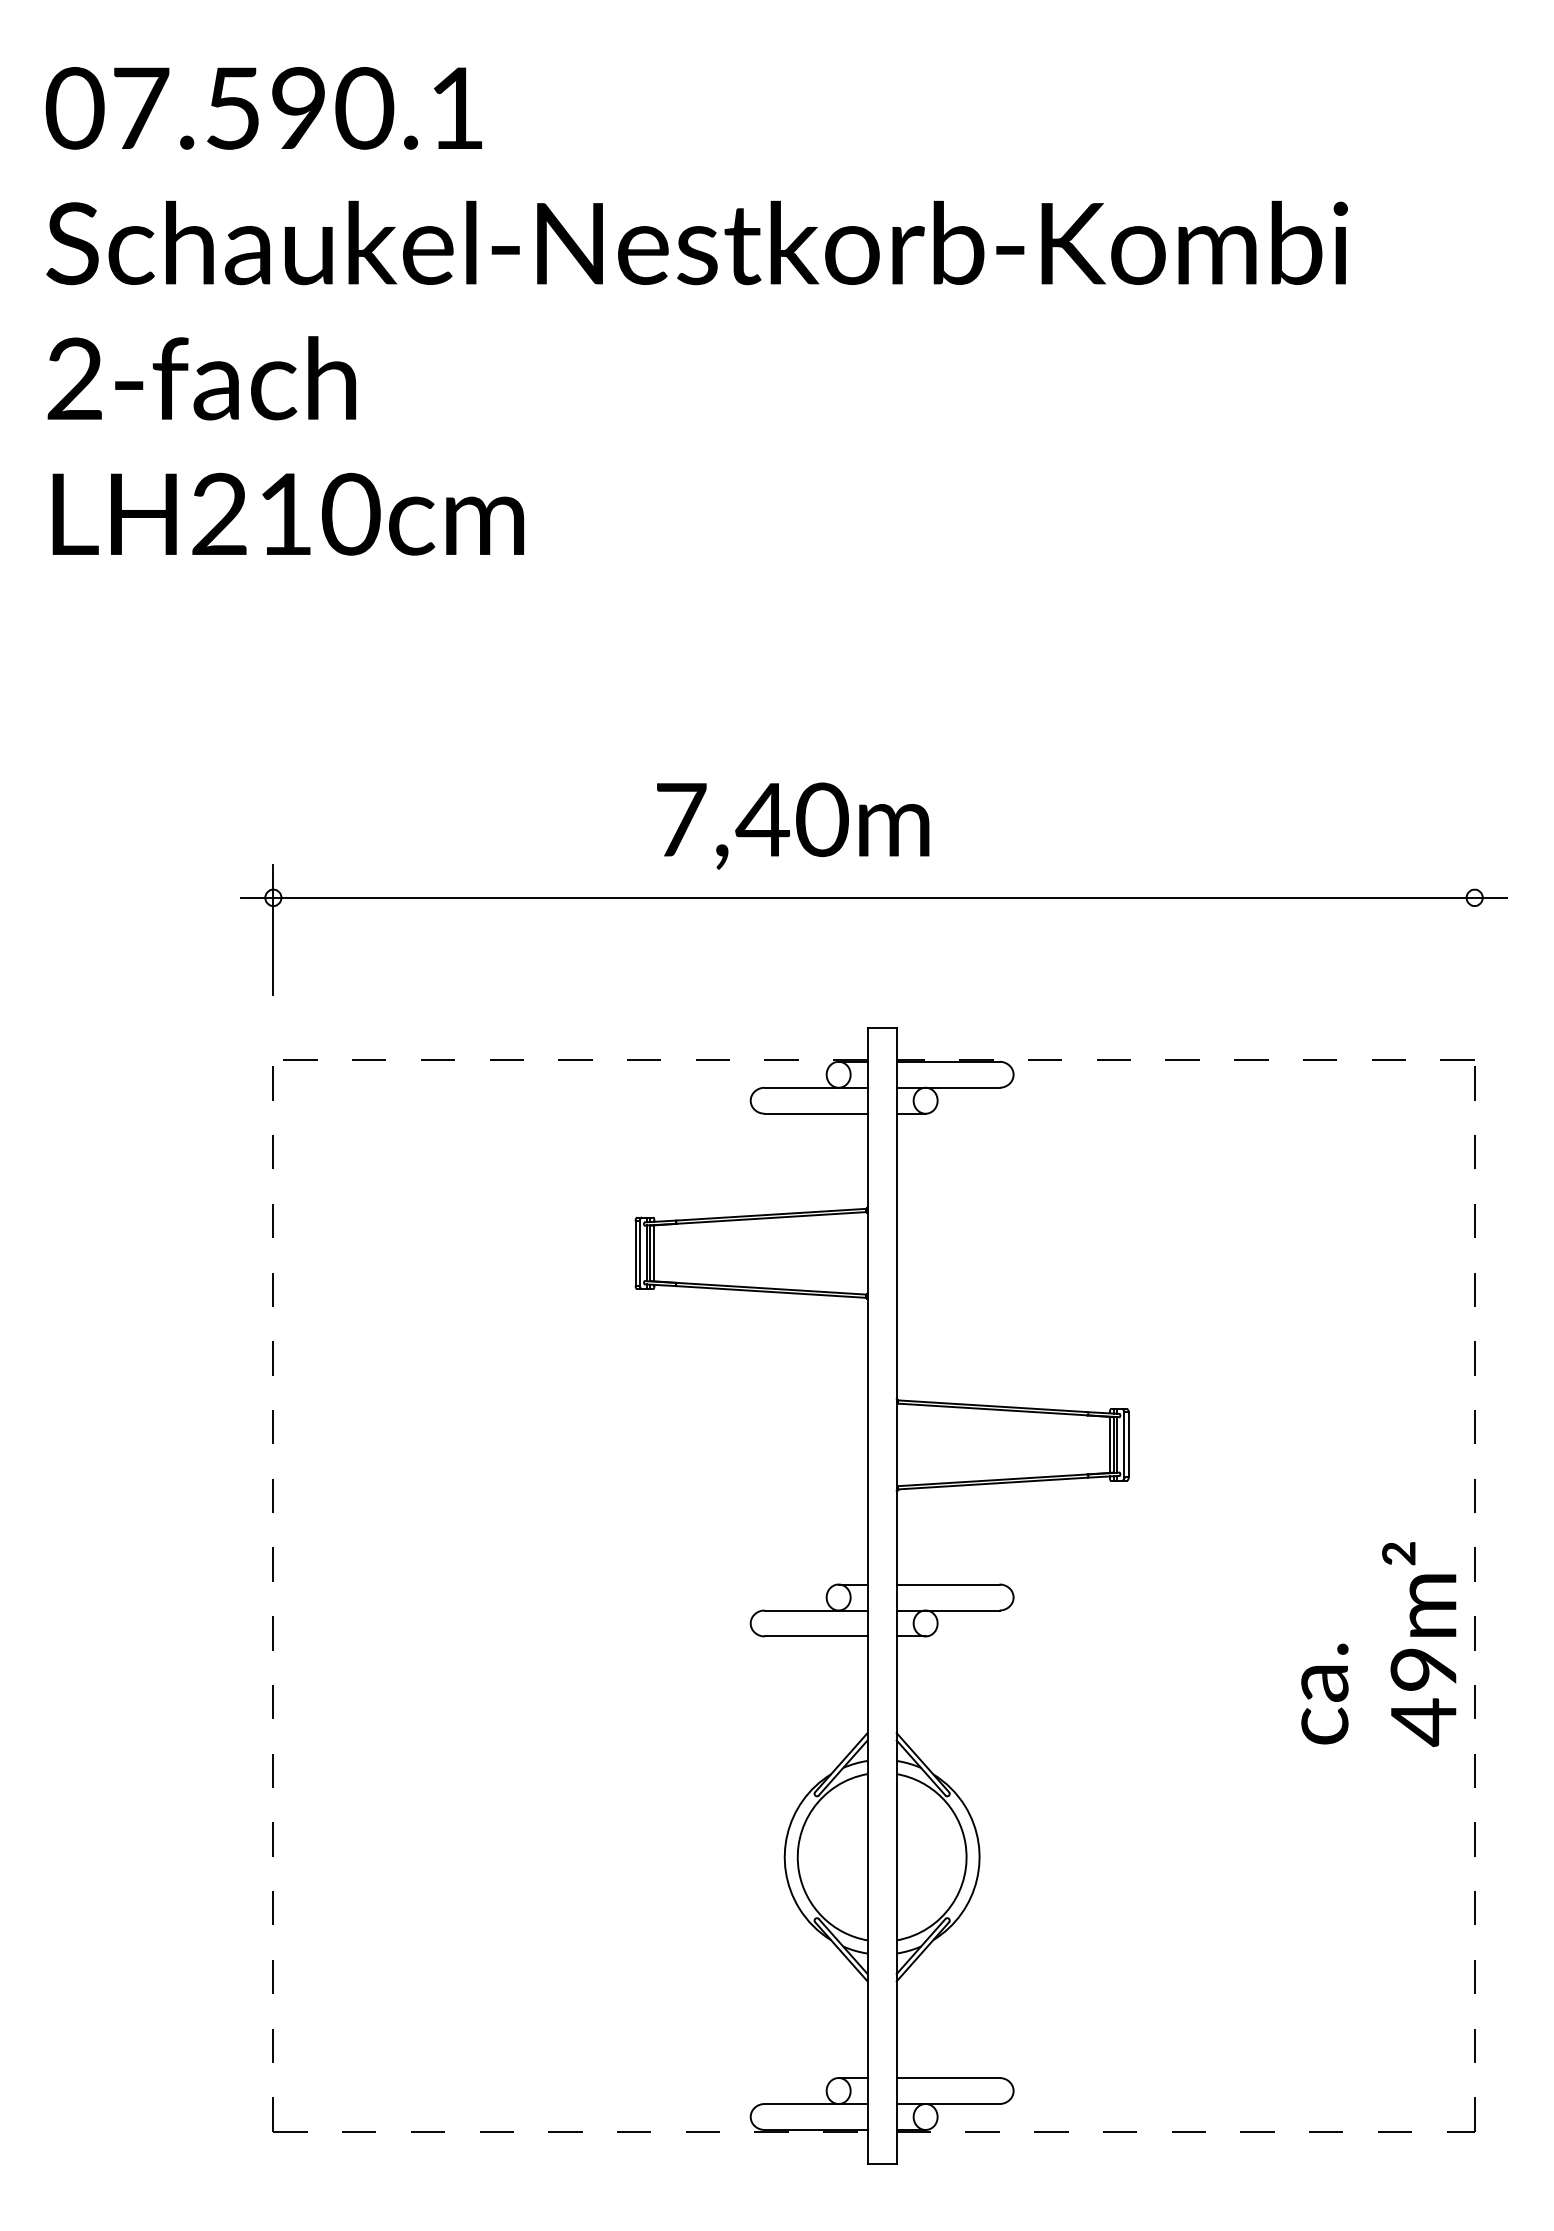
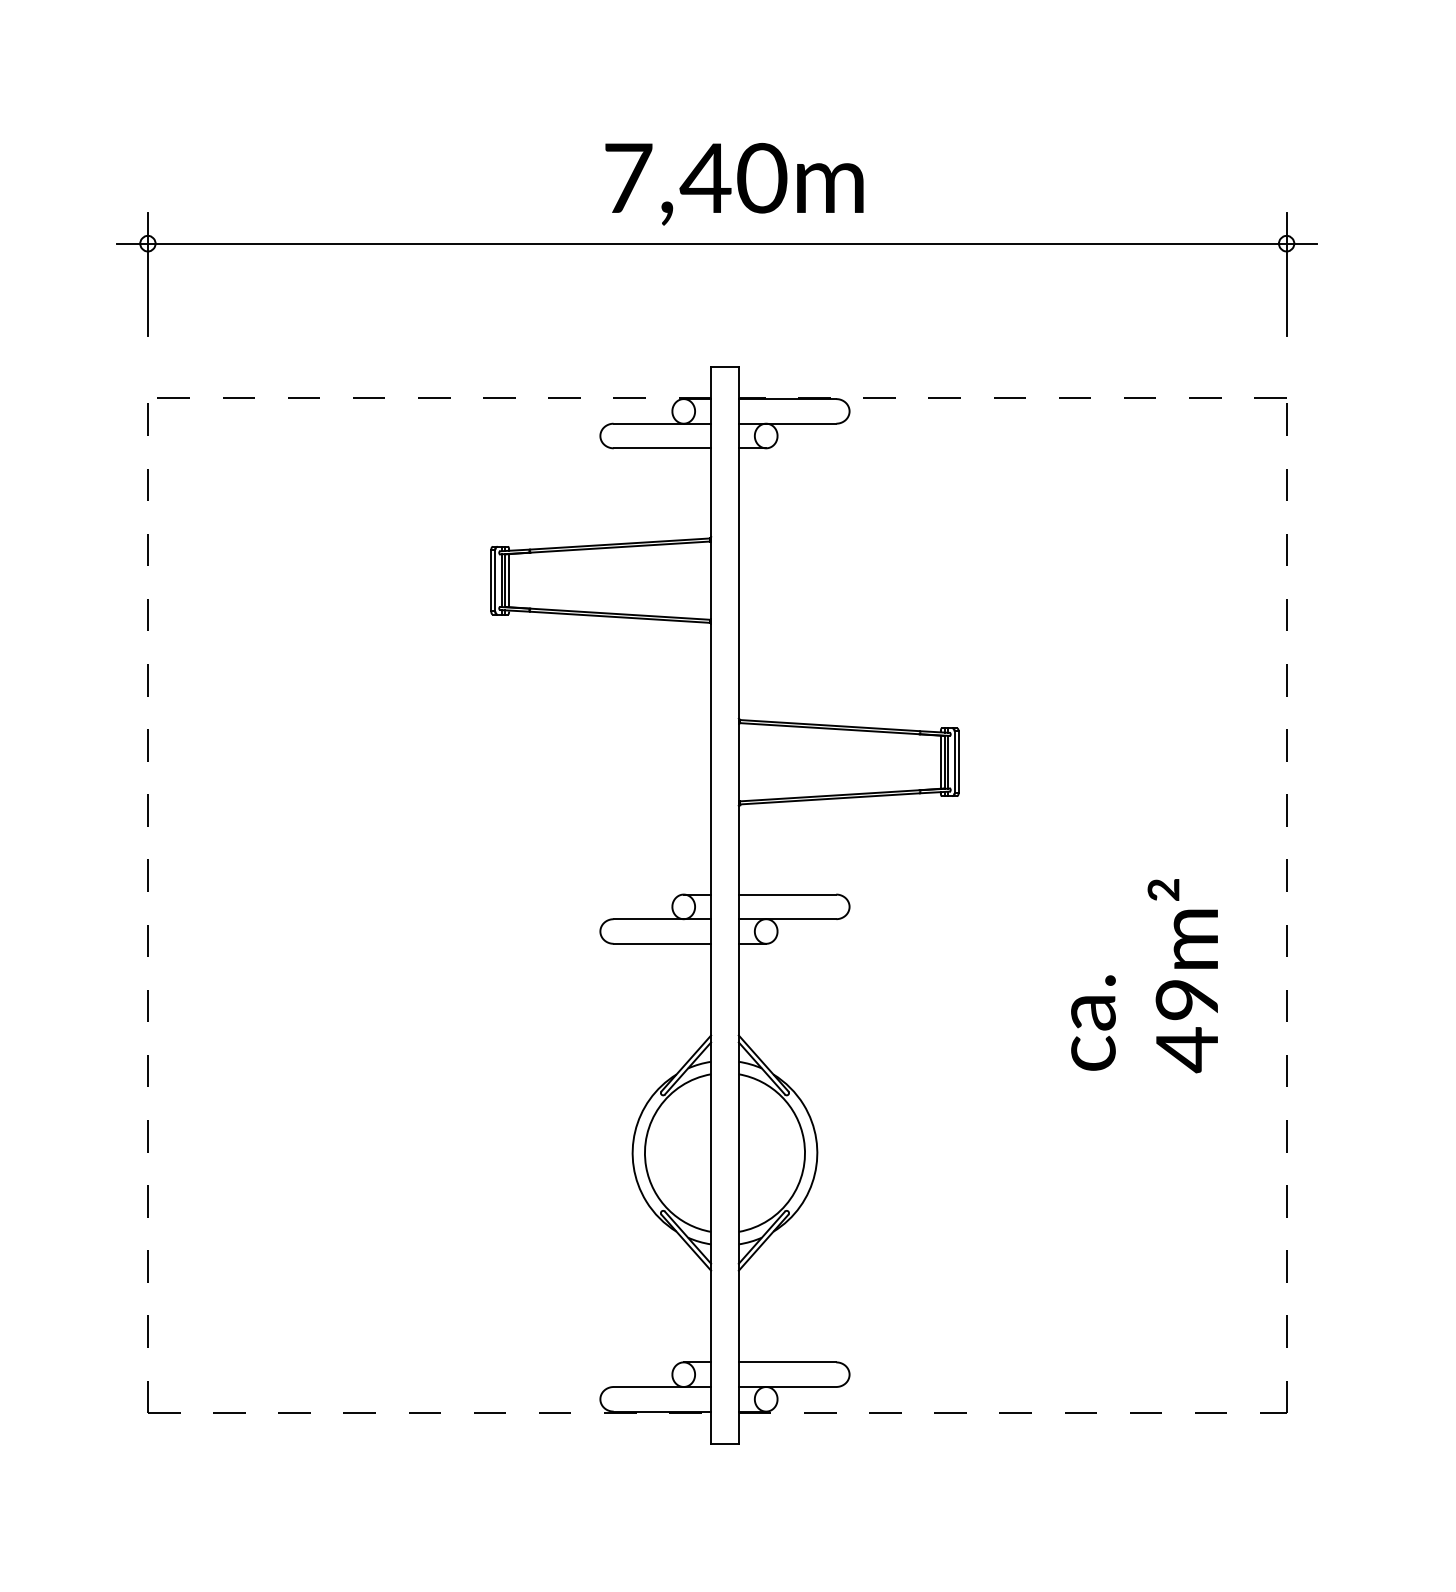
text: (793, 825) -> (734, 183), moved
line: (1474, 930) -> (1286, 274), added
text: (1378, 1644) -> (1144, 976), moved

